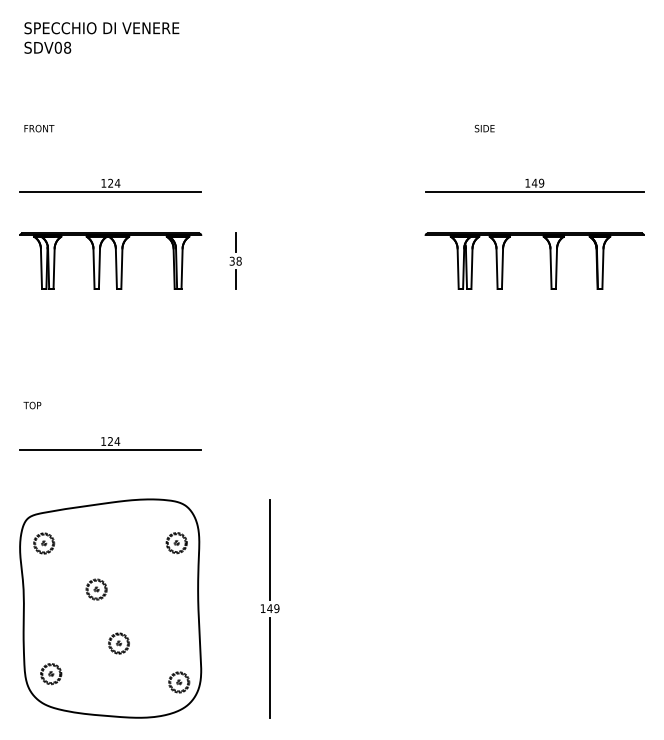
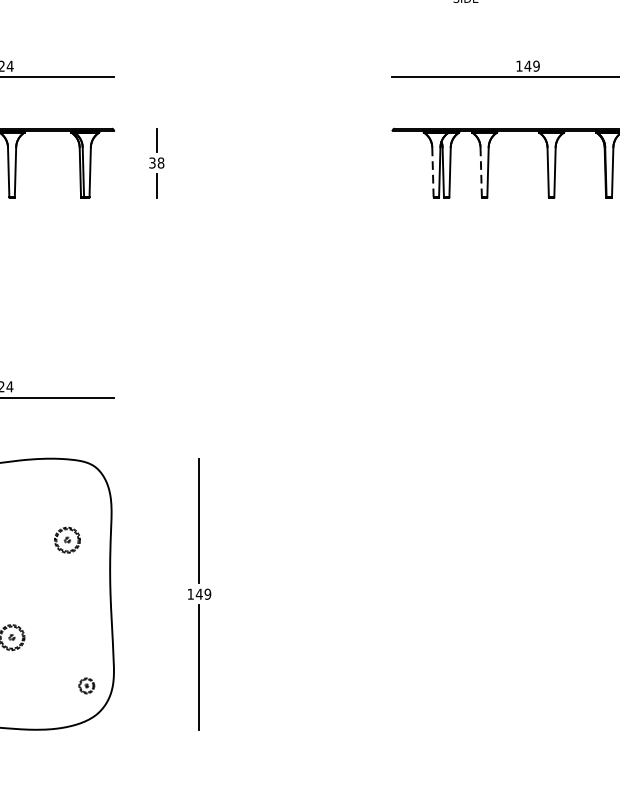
line: (458, 268) -> (433, 172), solid -> dashed
line: (497, 268) -> (481, 172), solid -> dashed
part: (176, 543) -> (67, 540), moved
part: (179, 682) -> (87, 685), size x0.6

